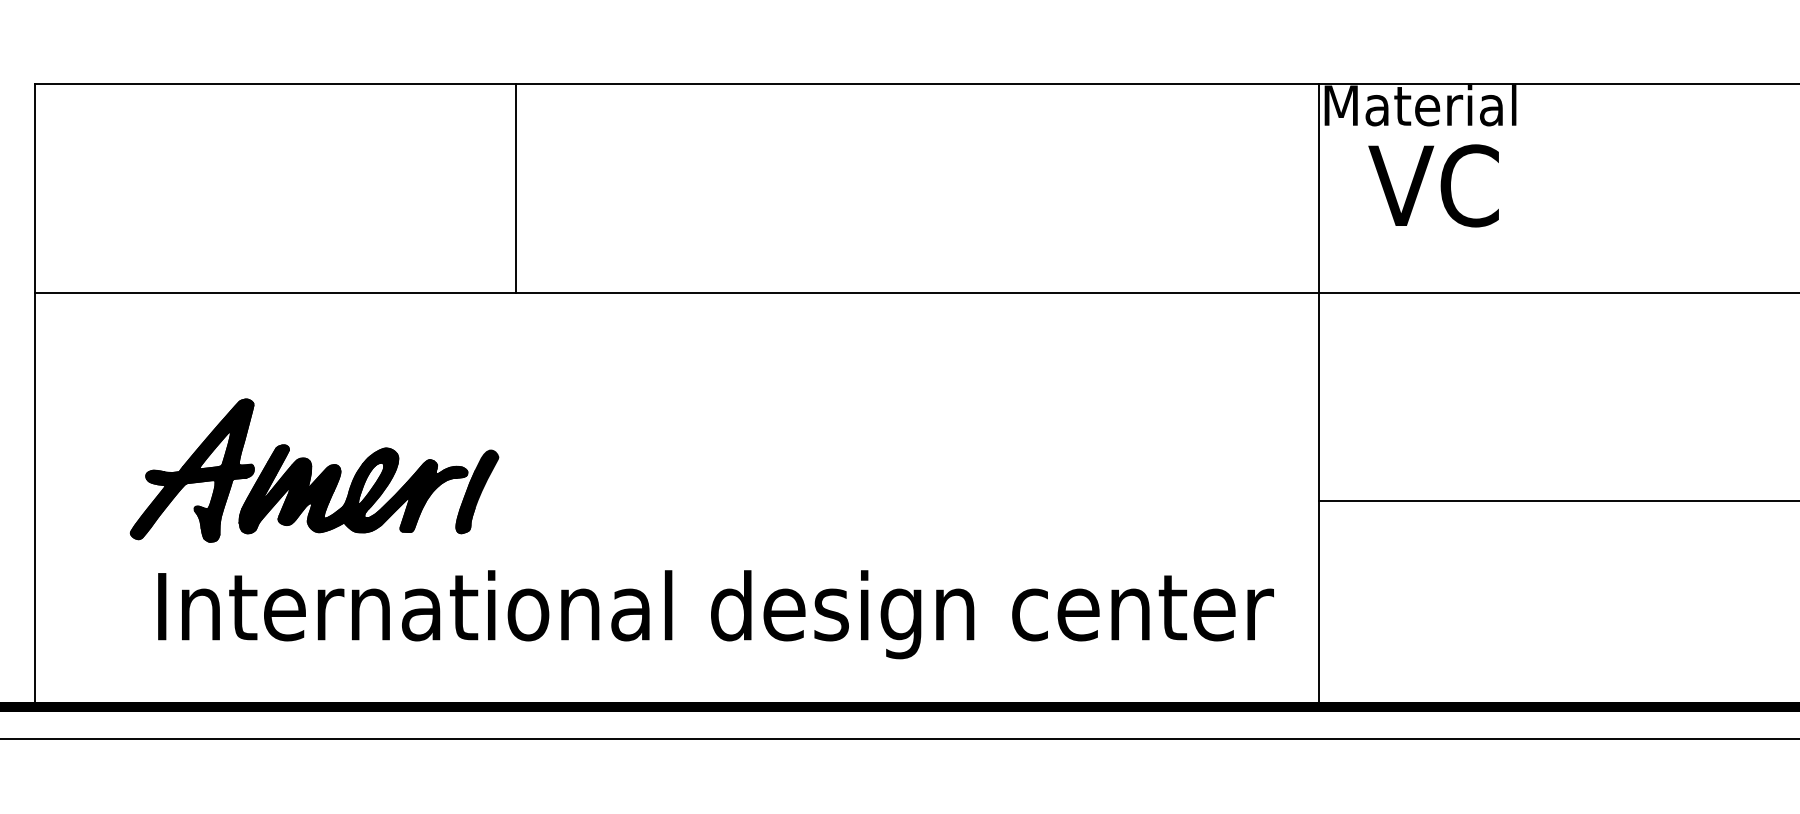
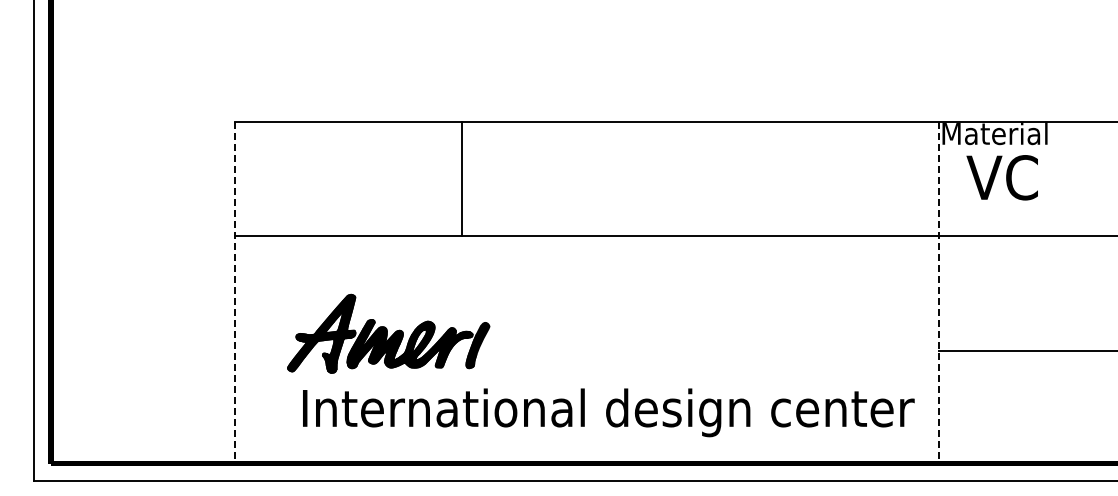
line: (516, 189) -> (462, 179), moved
line: (35, 397) -> (235, 293), solid -> dashed
line: (1319, 397) -> (939, 293), solid -> dashed

